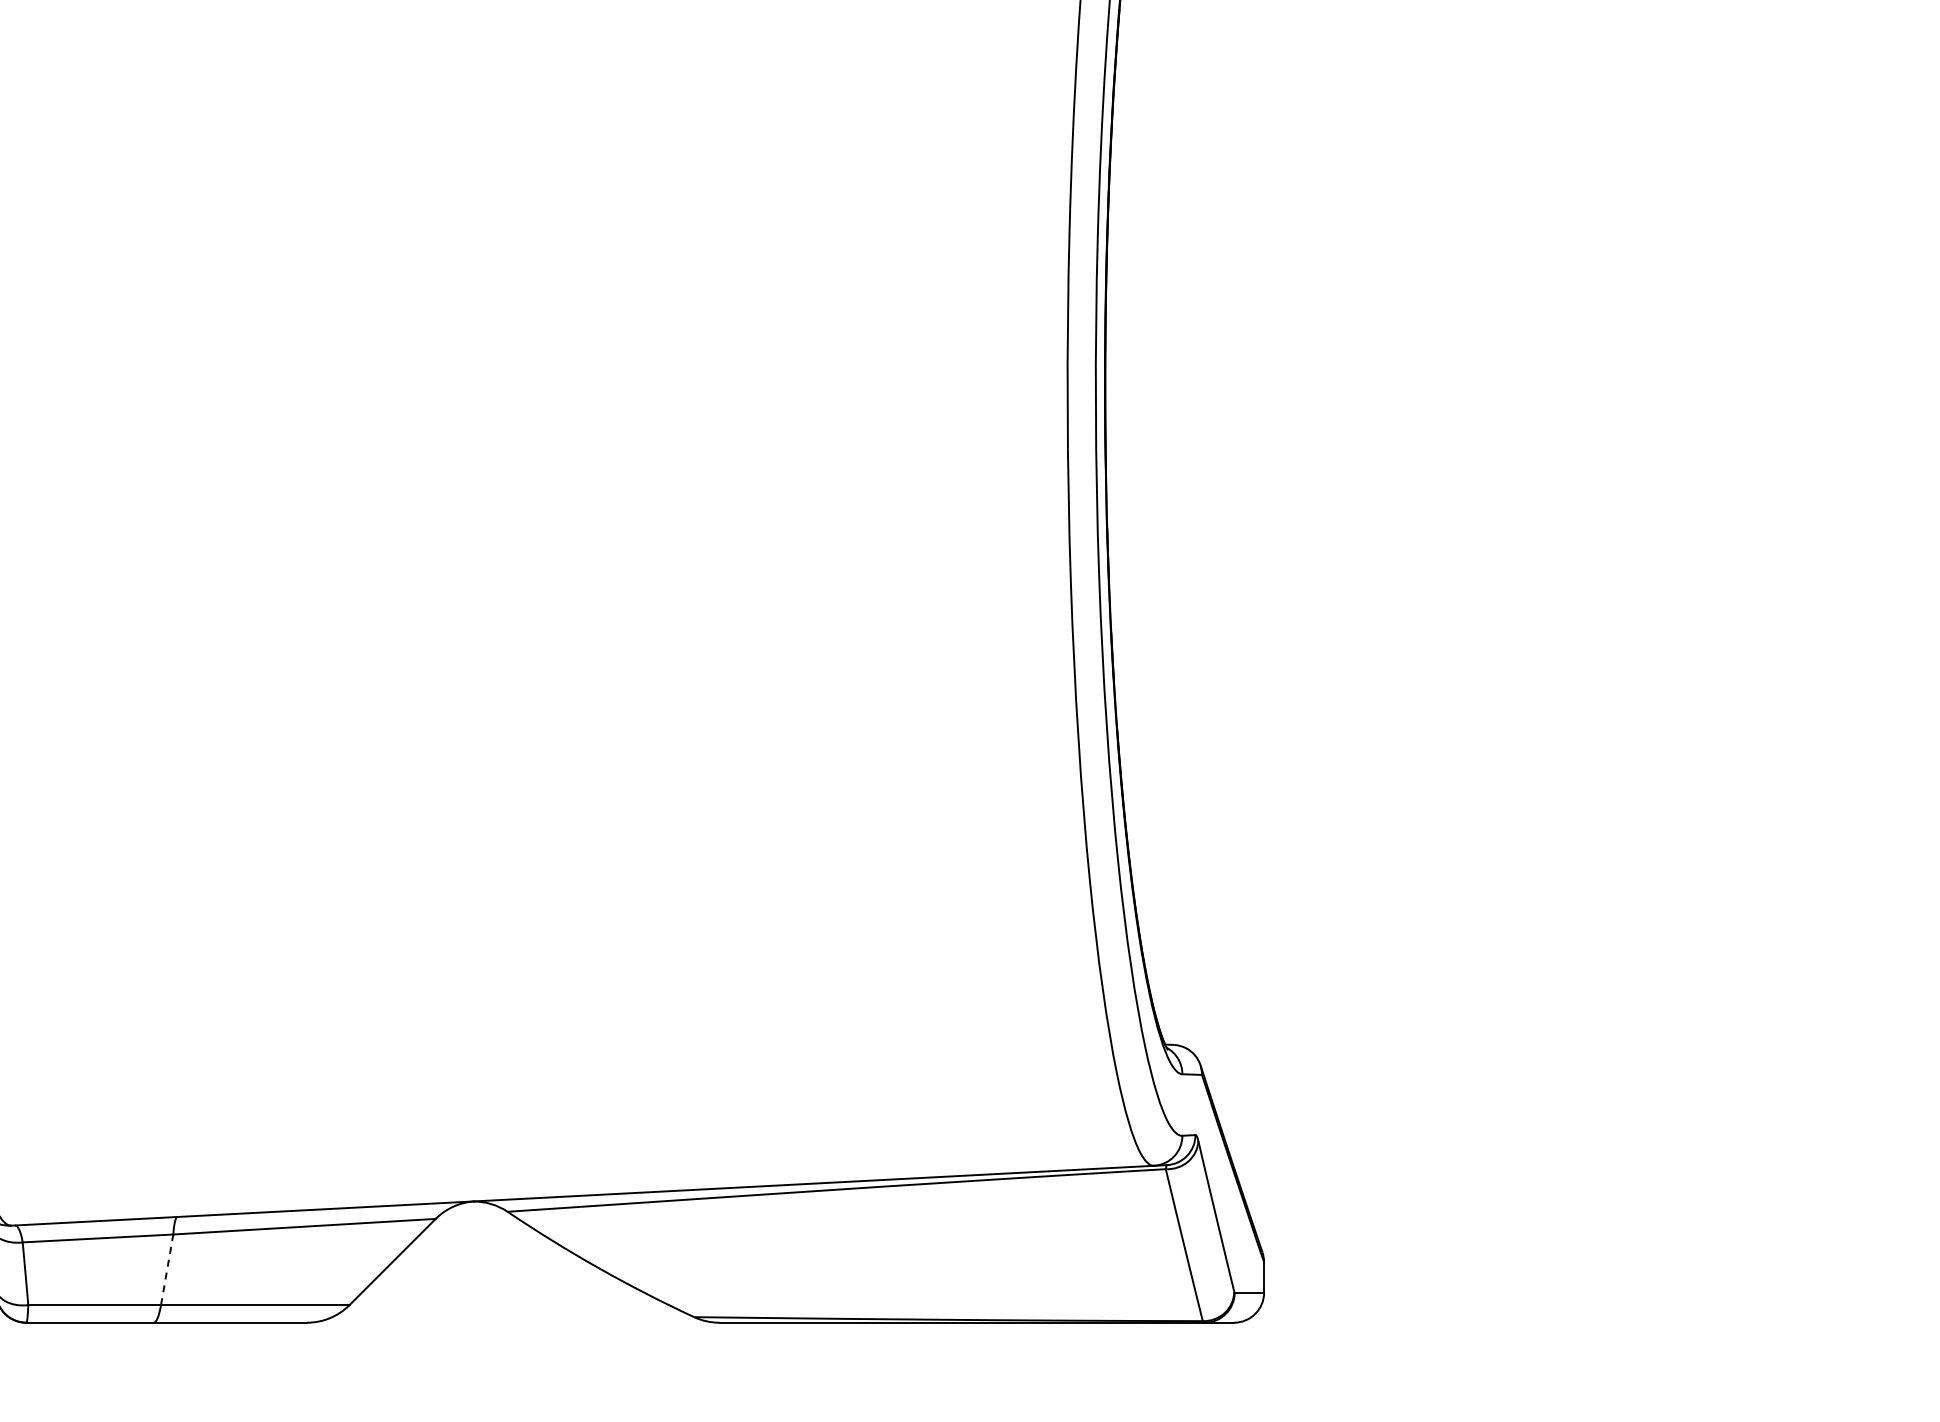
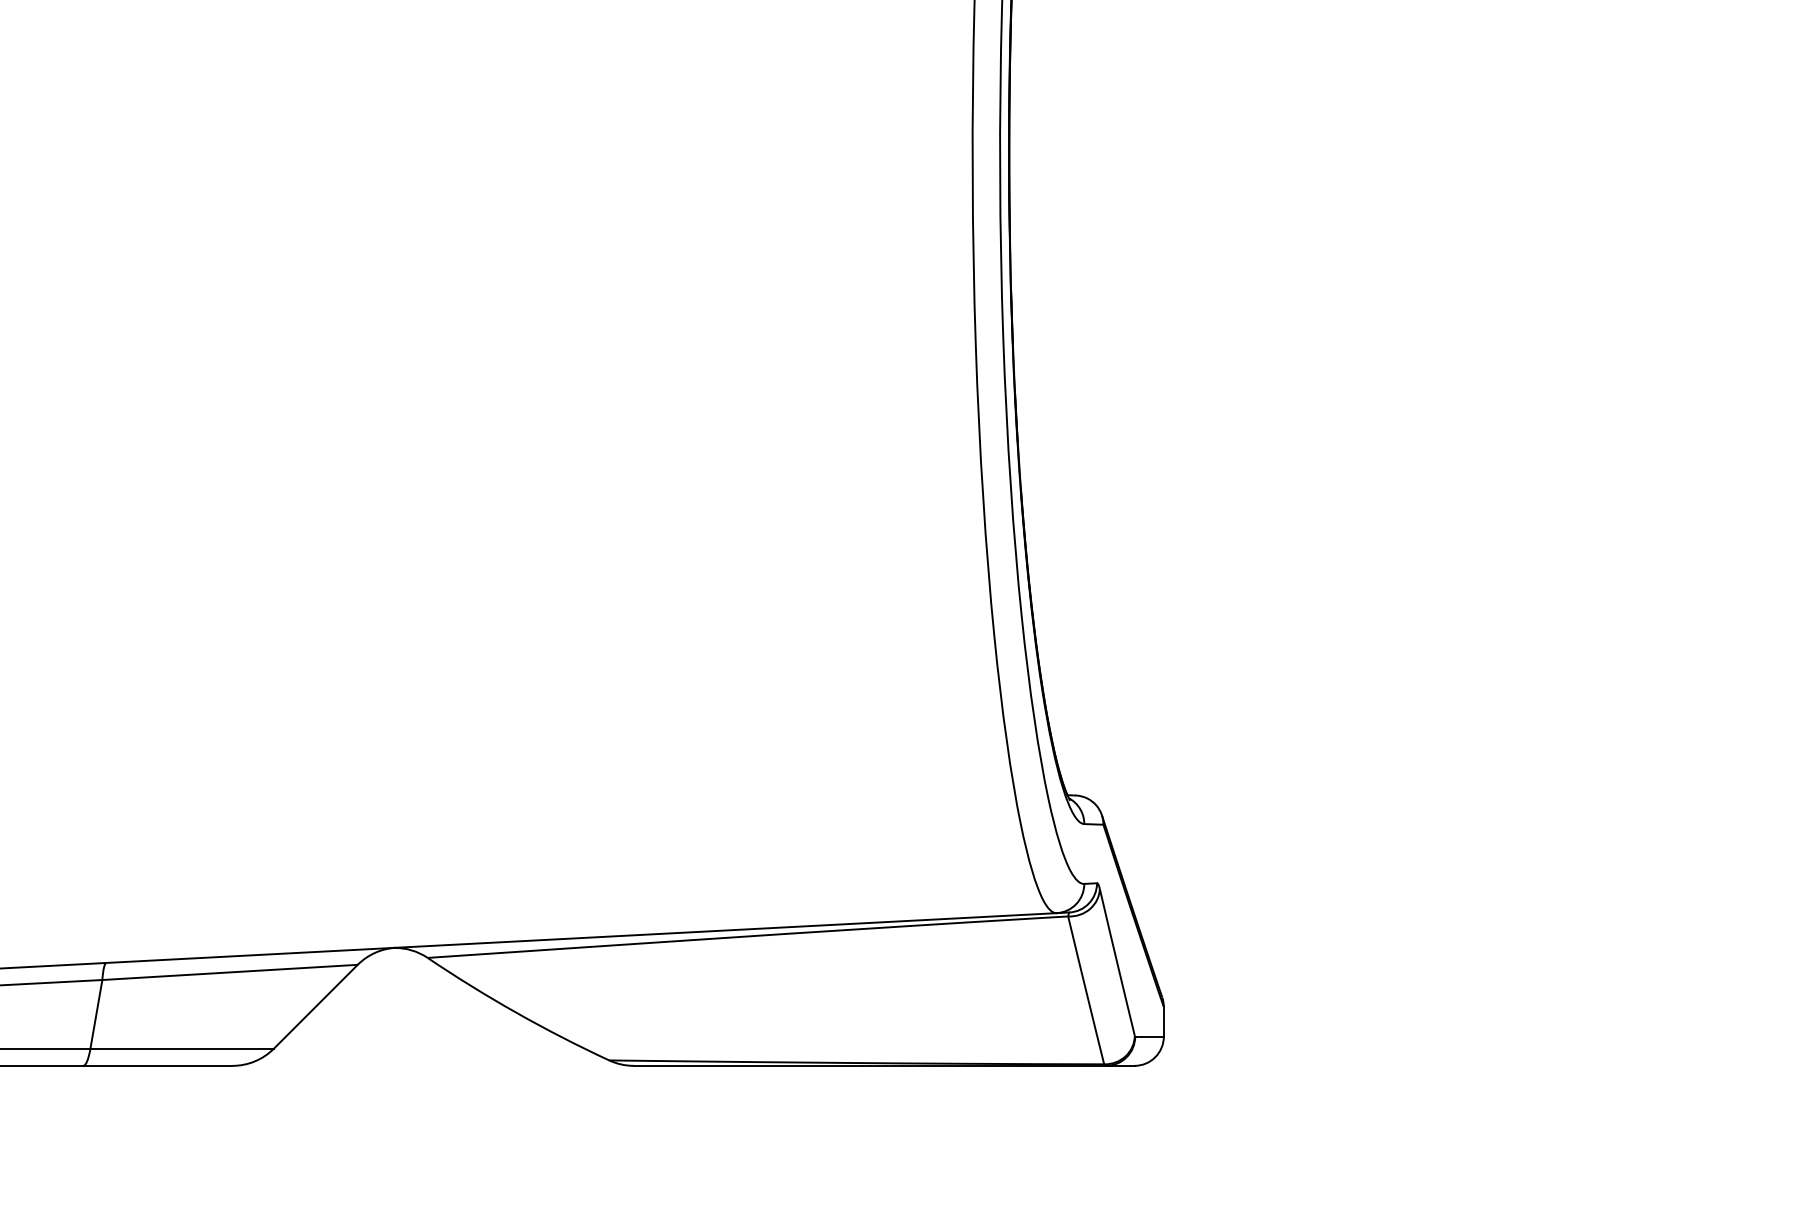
line: (167, 1269) -> (96, 1014), dashed -> solid

